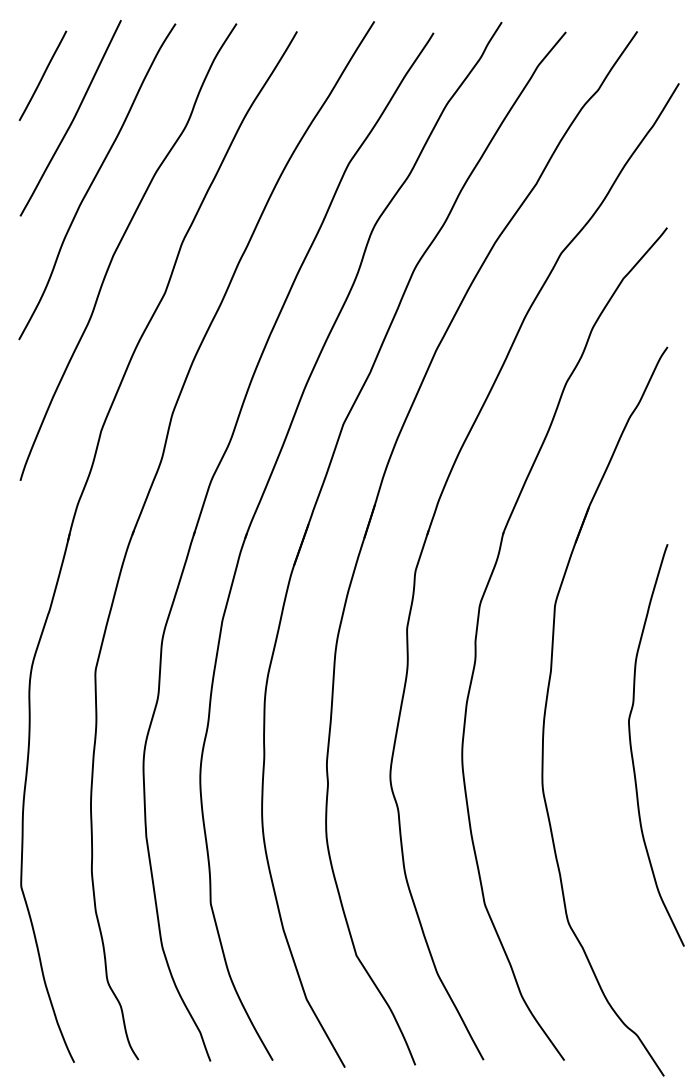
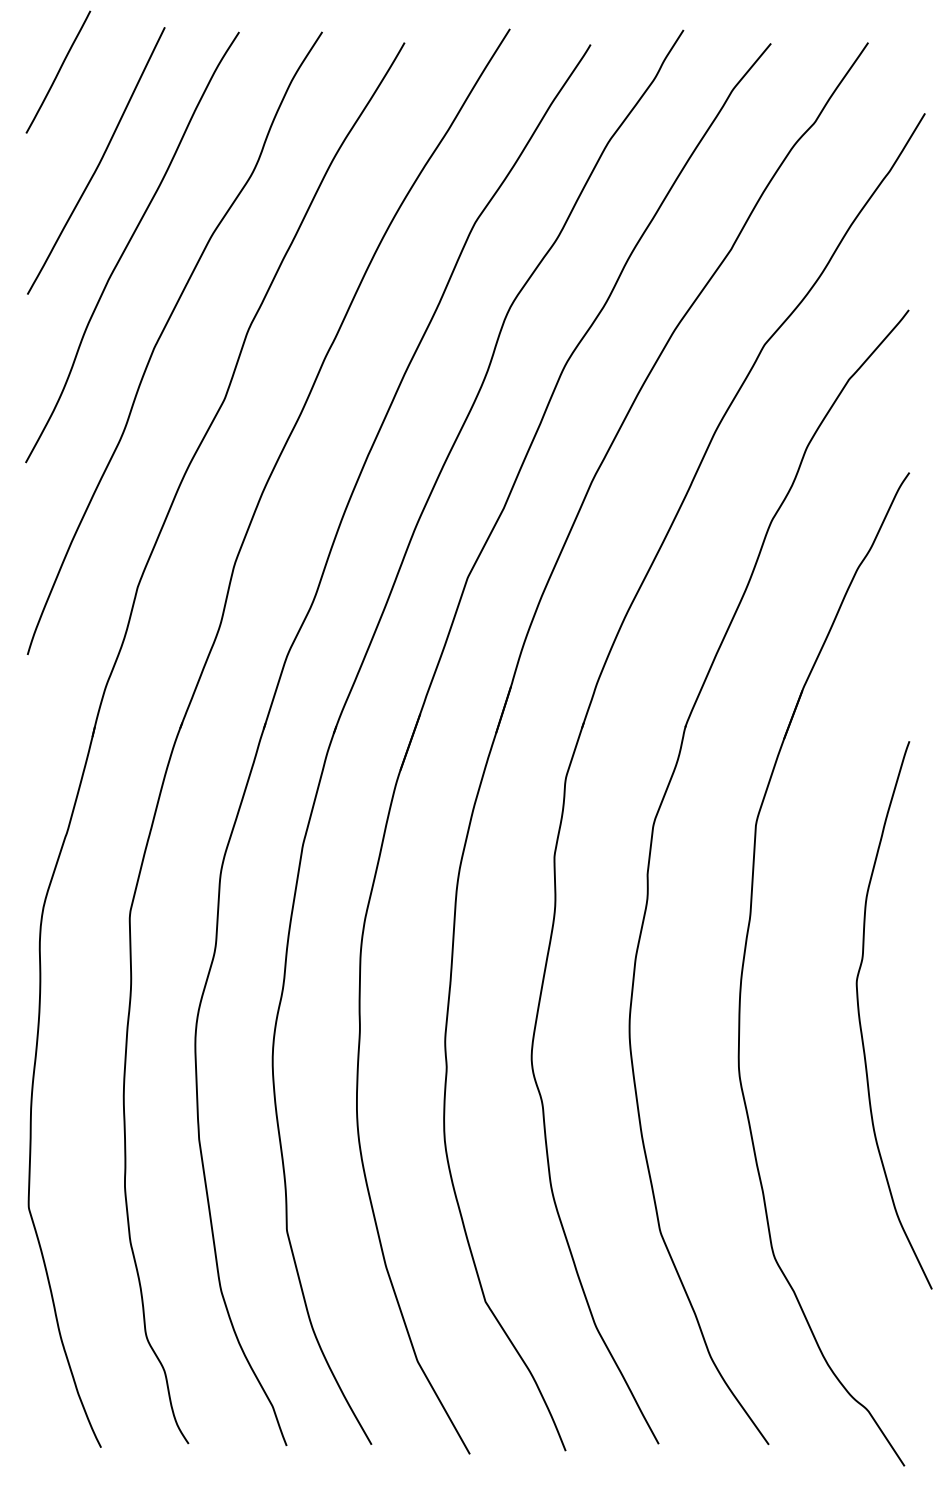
line: (43, 75) -> (58, 71), moved

